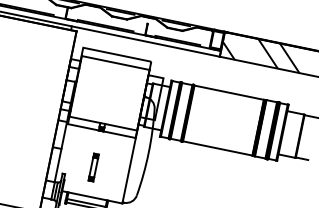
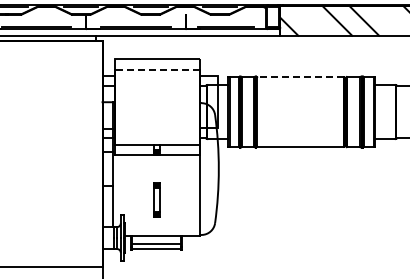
line: (115, 62) -> (156, 69), solid -> dashed
line: (228, 92) -> (299, 77), solid -> dashed

